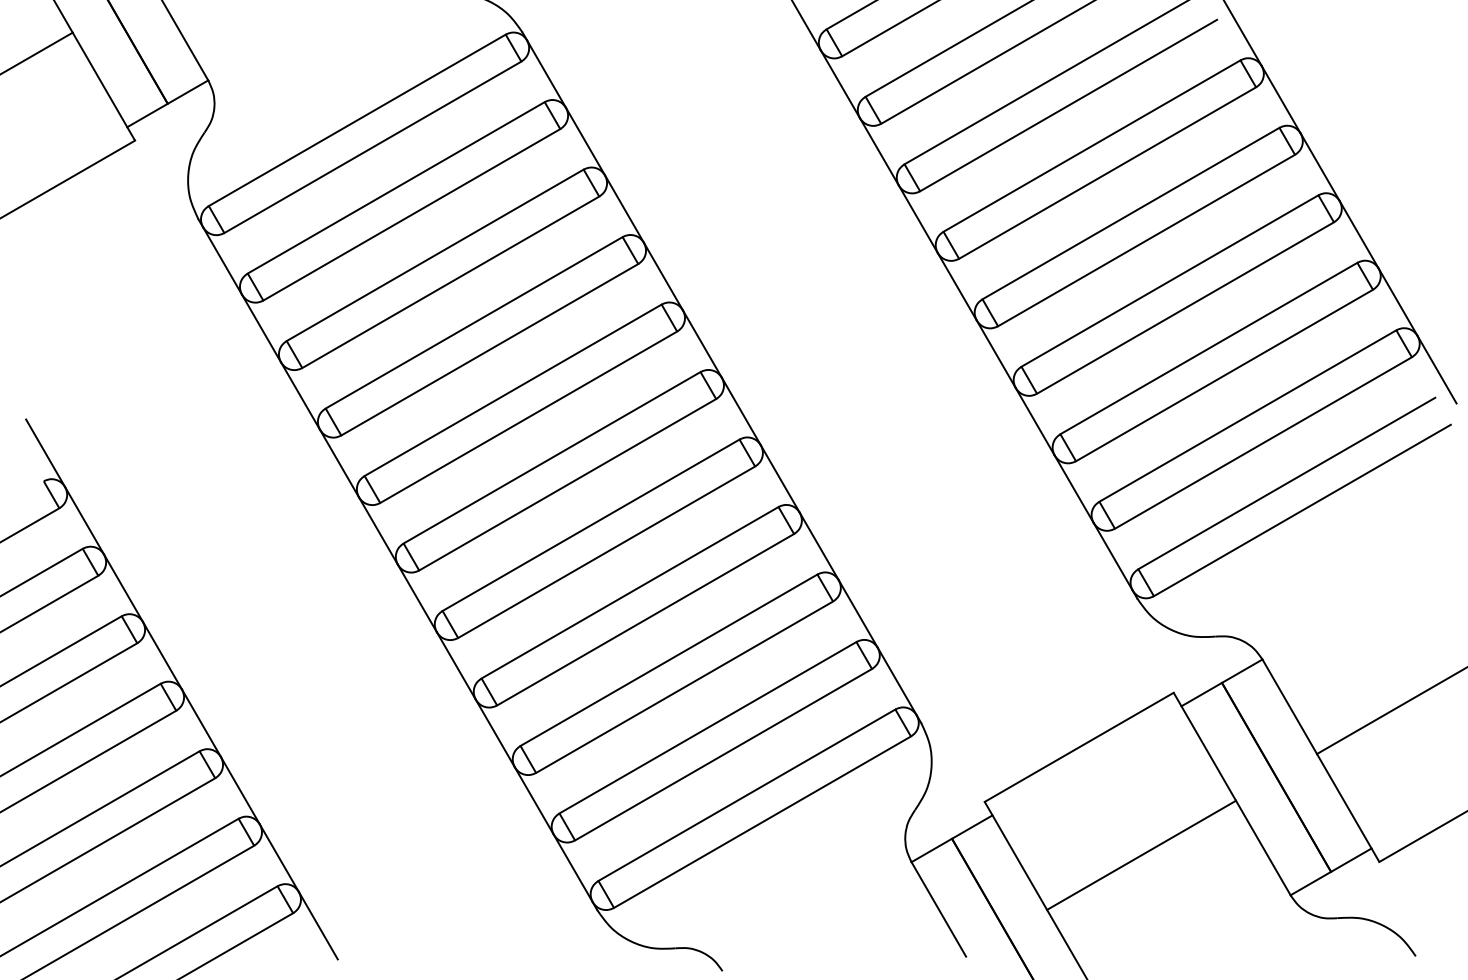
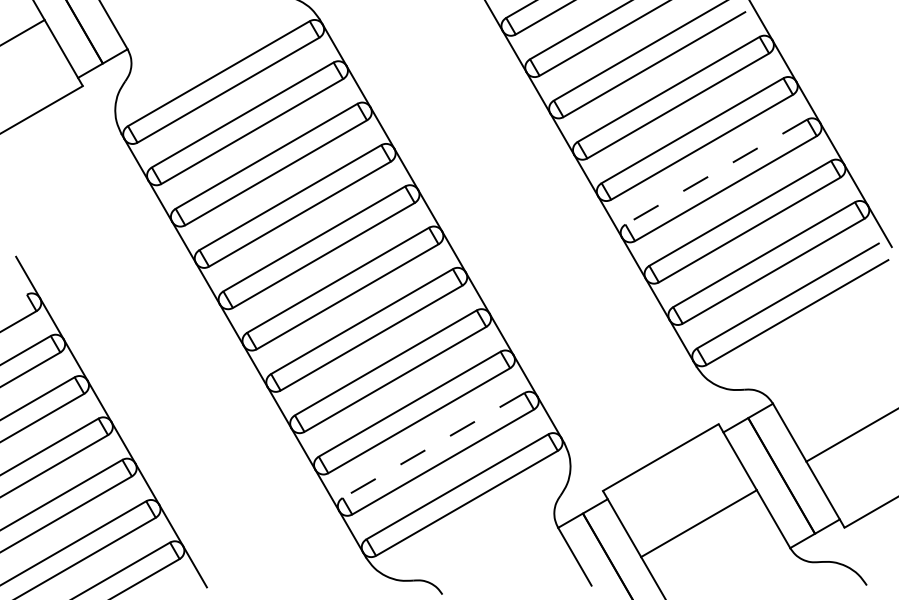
line: (1170, 281) -> (716, 172), solid -> dashed
line: (707, 727) -> (433, 445), solid -> dashed

